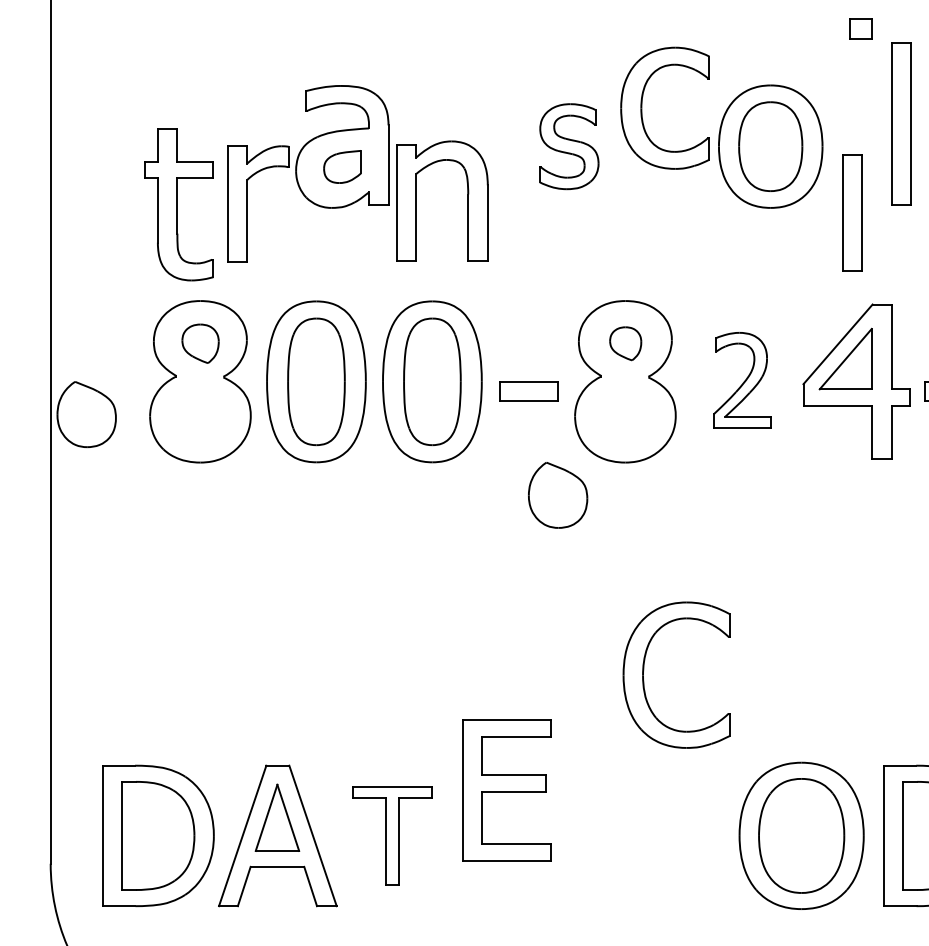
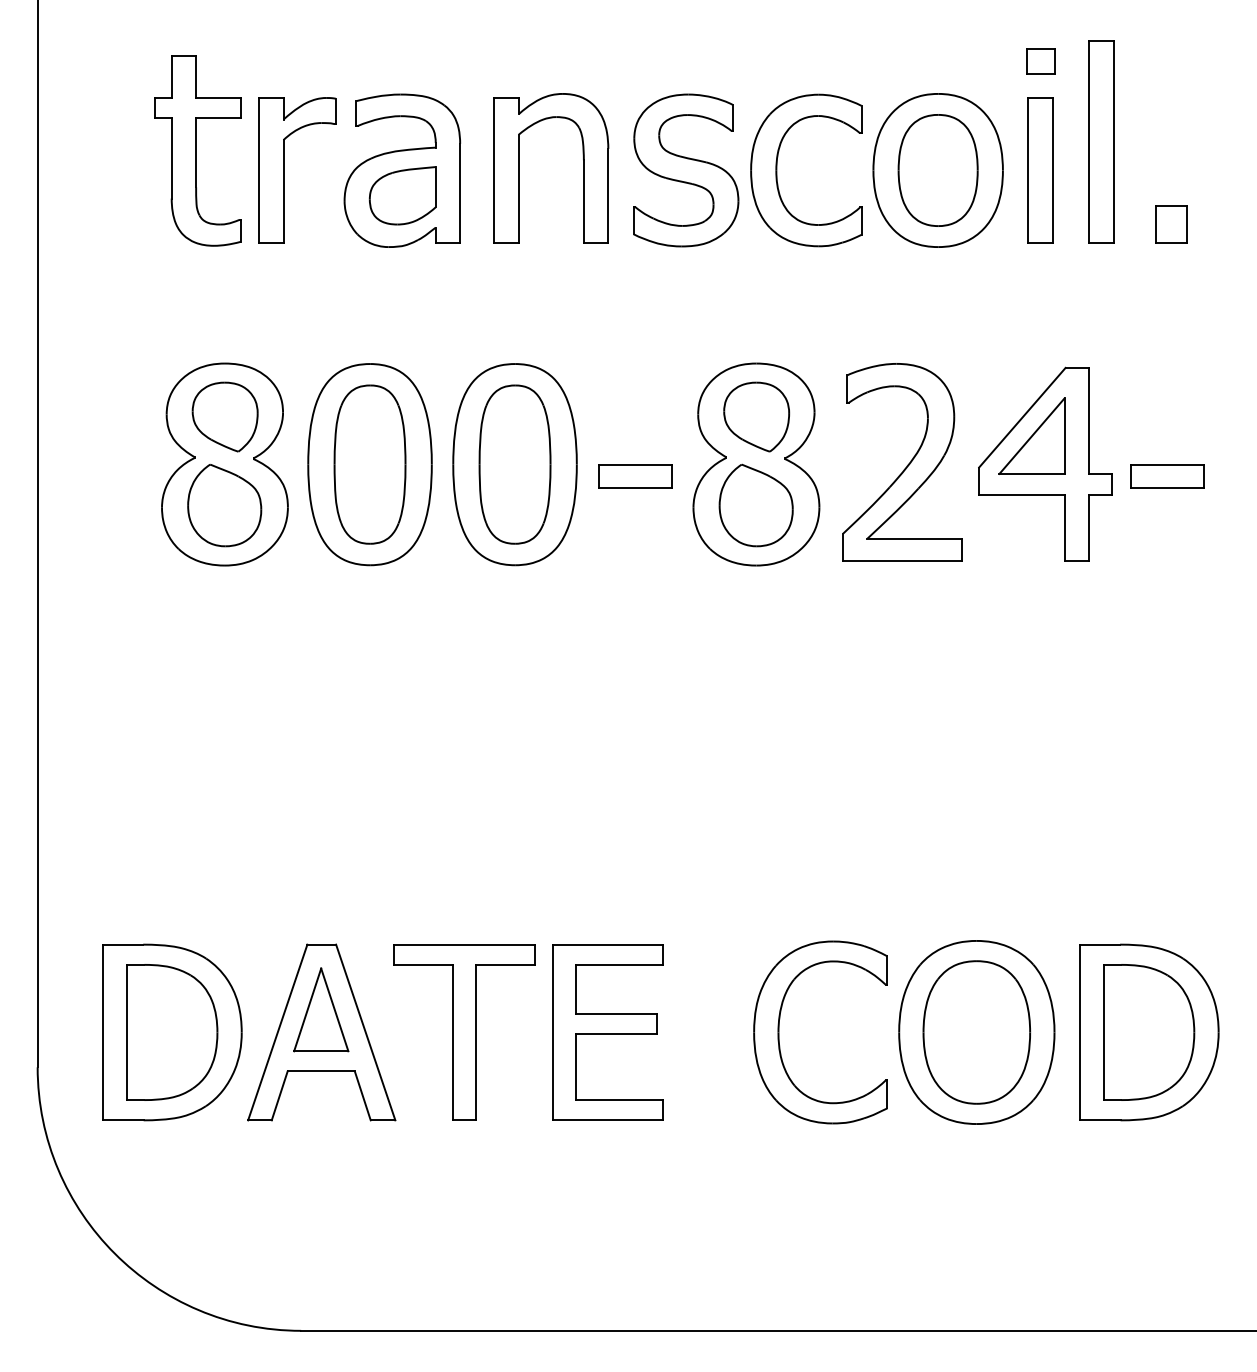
part: (860, 29) -> (1040, 61), moved
part: (642, 108) -> (777, 170), moved
part: (569, 146) -> (686, 170), size x1.43
part: (342, 166) -> (402, 195), size x1.43
part: (416, 201) -> (519, 168), moved
part: (178, 204) -> (197, 150), moved
part: (248, 204) -> (284, 170), moved
part: (852, 213) -> (1040, 170), moved
part: (200, 343) -> (224, 416), size x1.43
part: (625, 343) -> (756, 416), size x1.67
part: (742, 380) -> (902, 462), size x1.67
part: (86, 414) -> (224, 505), moved
part: (557, 495) -> (755, 505), moved
part: (643, 675) -> (779, 1032), moved
part: (506, 790) -> (607, 1032), moved
part: (391, 835) -> (464, 1032), size x1.43

